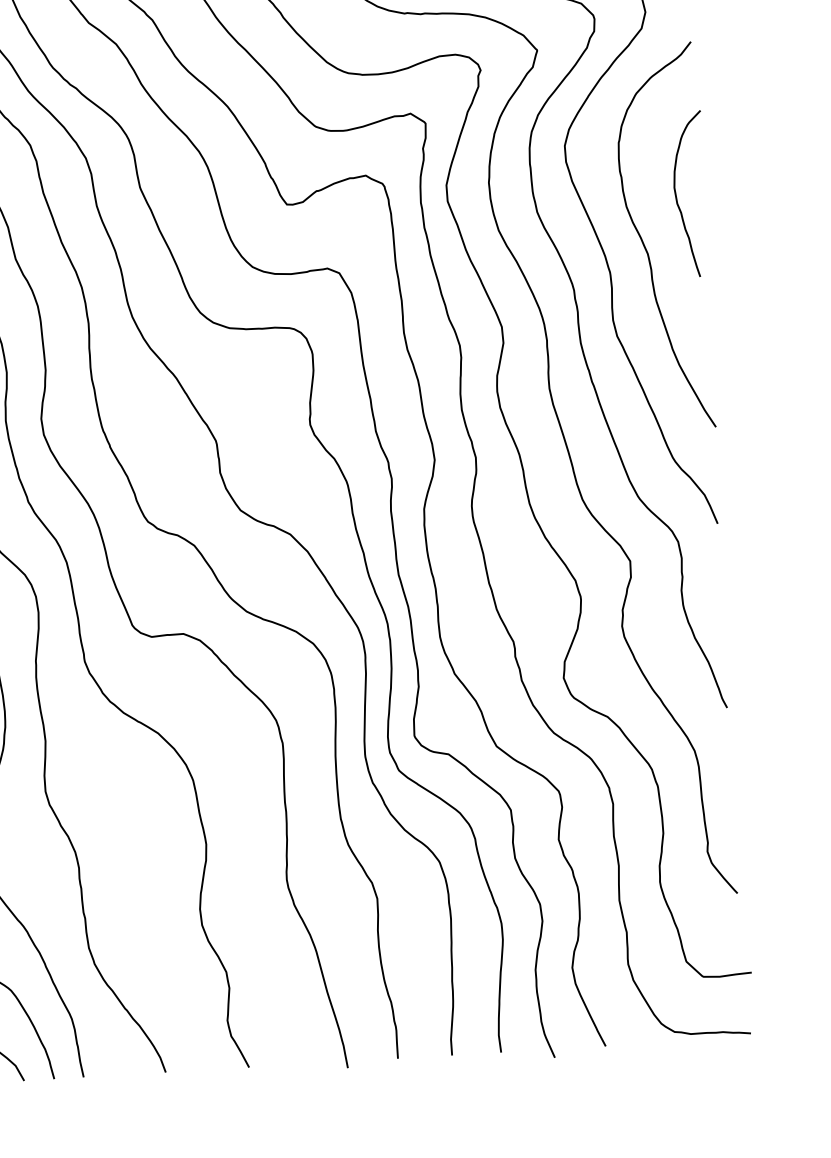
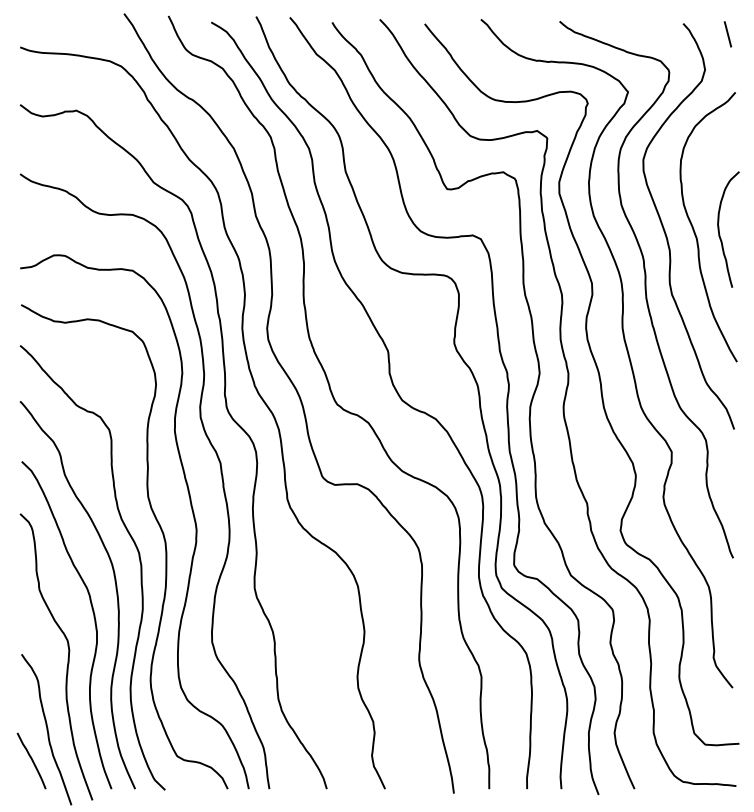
curve: (676, 194) -> (719, 229), moved

